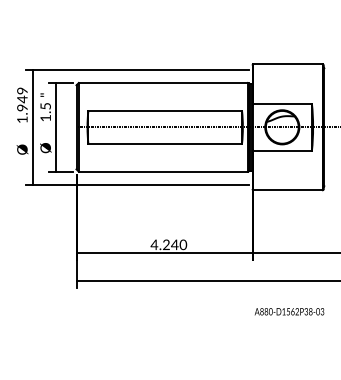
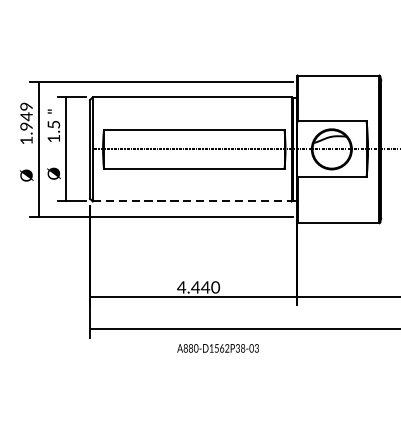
line: (163, 171) -> (192, 201), solid -> dashed
text: (166, 244) -> (195, 287), 4.240 -> 4.440
text: (289, 311) -> (218, 348), moved

